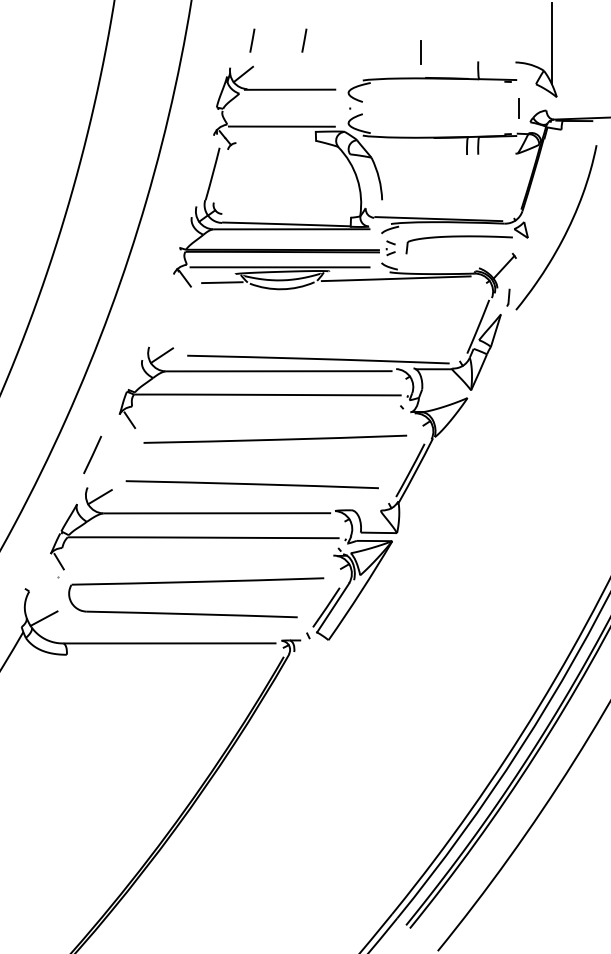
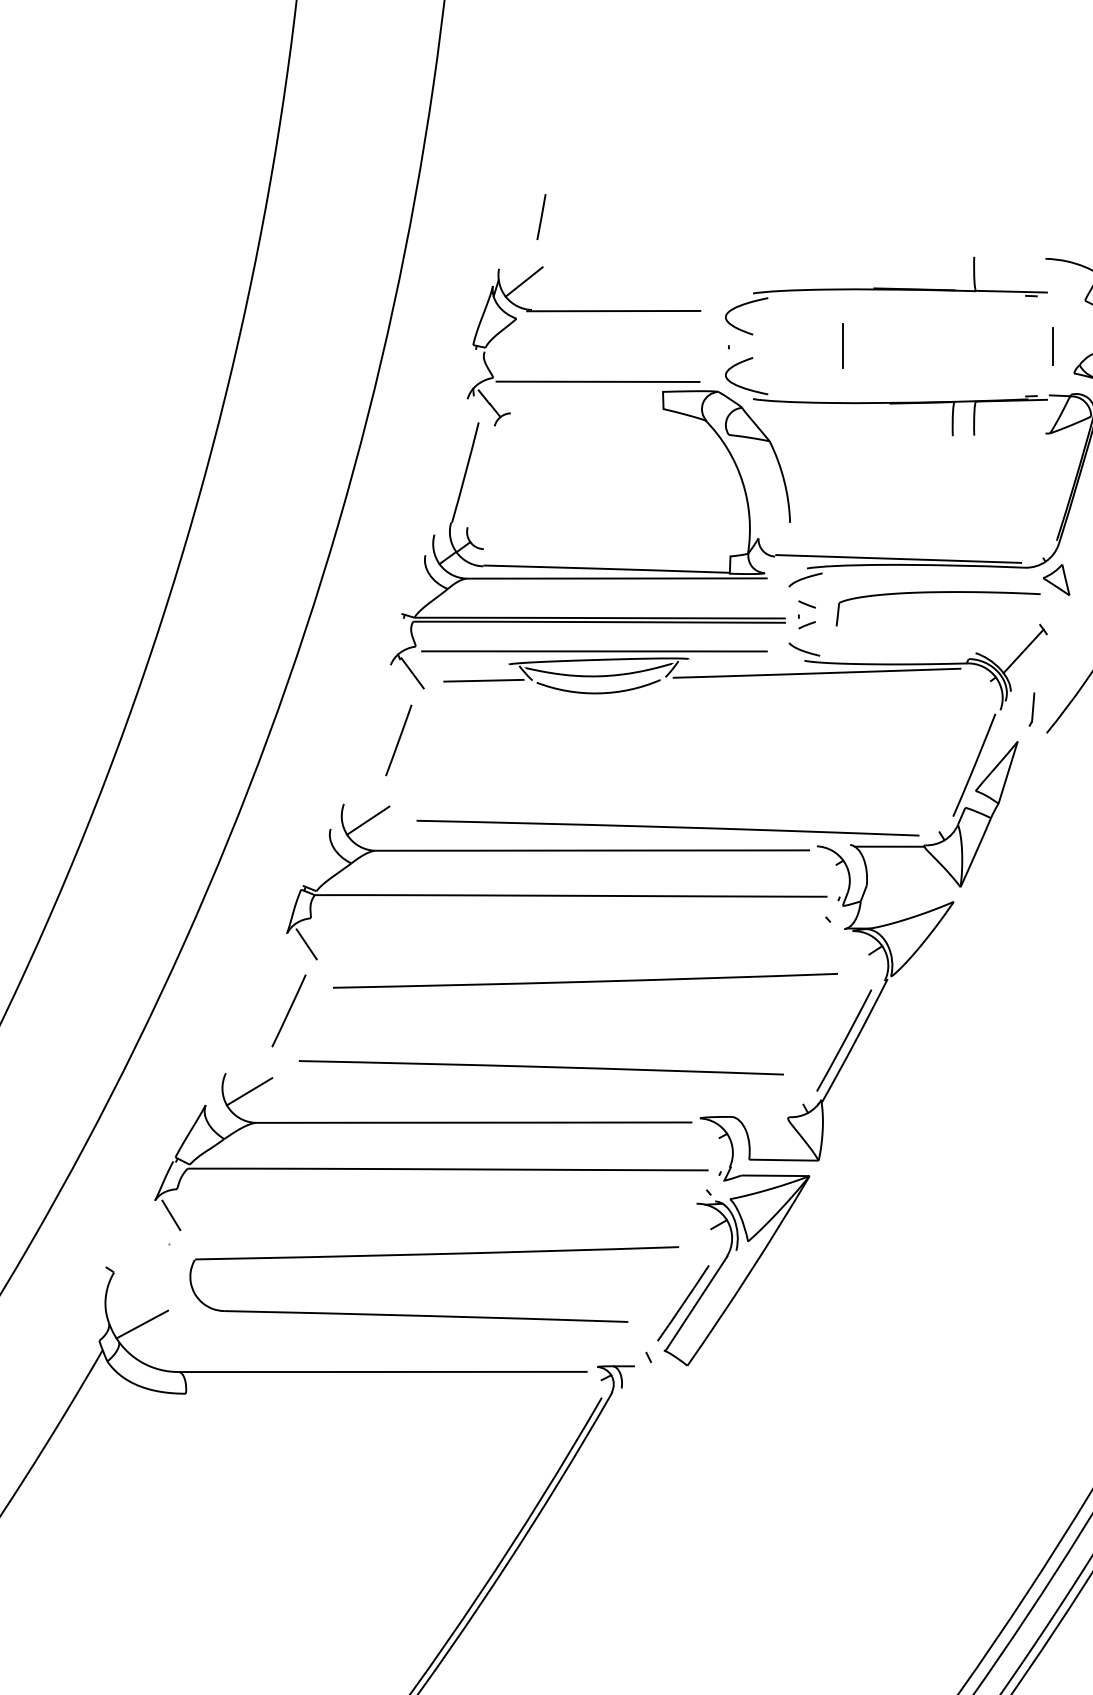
line: (304, 40) -> (641, 216), removed
line: (420, 52) -> (842, 347), moved
line: (177, 313) -> (397, 739), added
line: (92, 454) -> (288, 1009), moved

